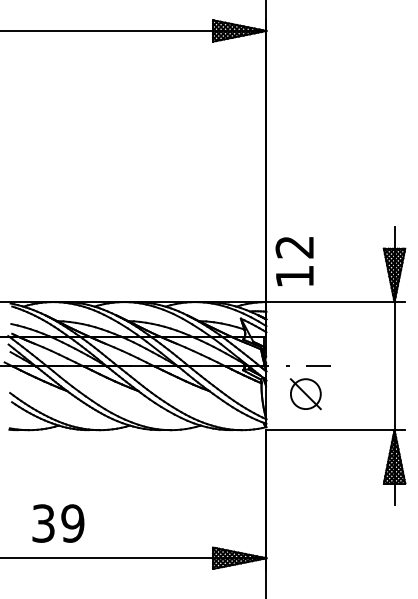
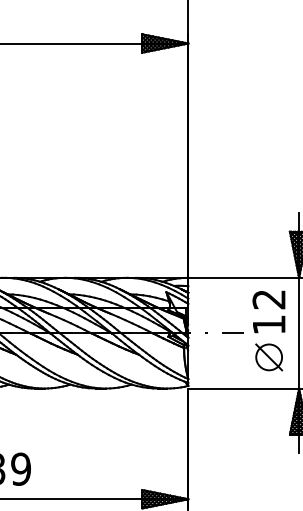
text: (294, 261) -> (268, 311), moved
part: (305, 394) -> (268, 357), moved

